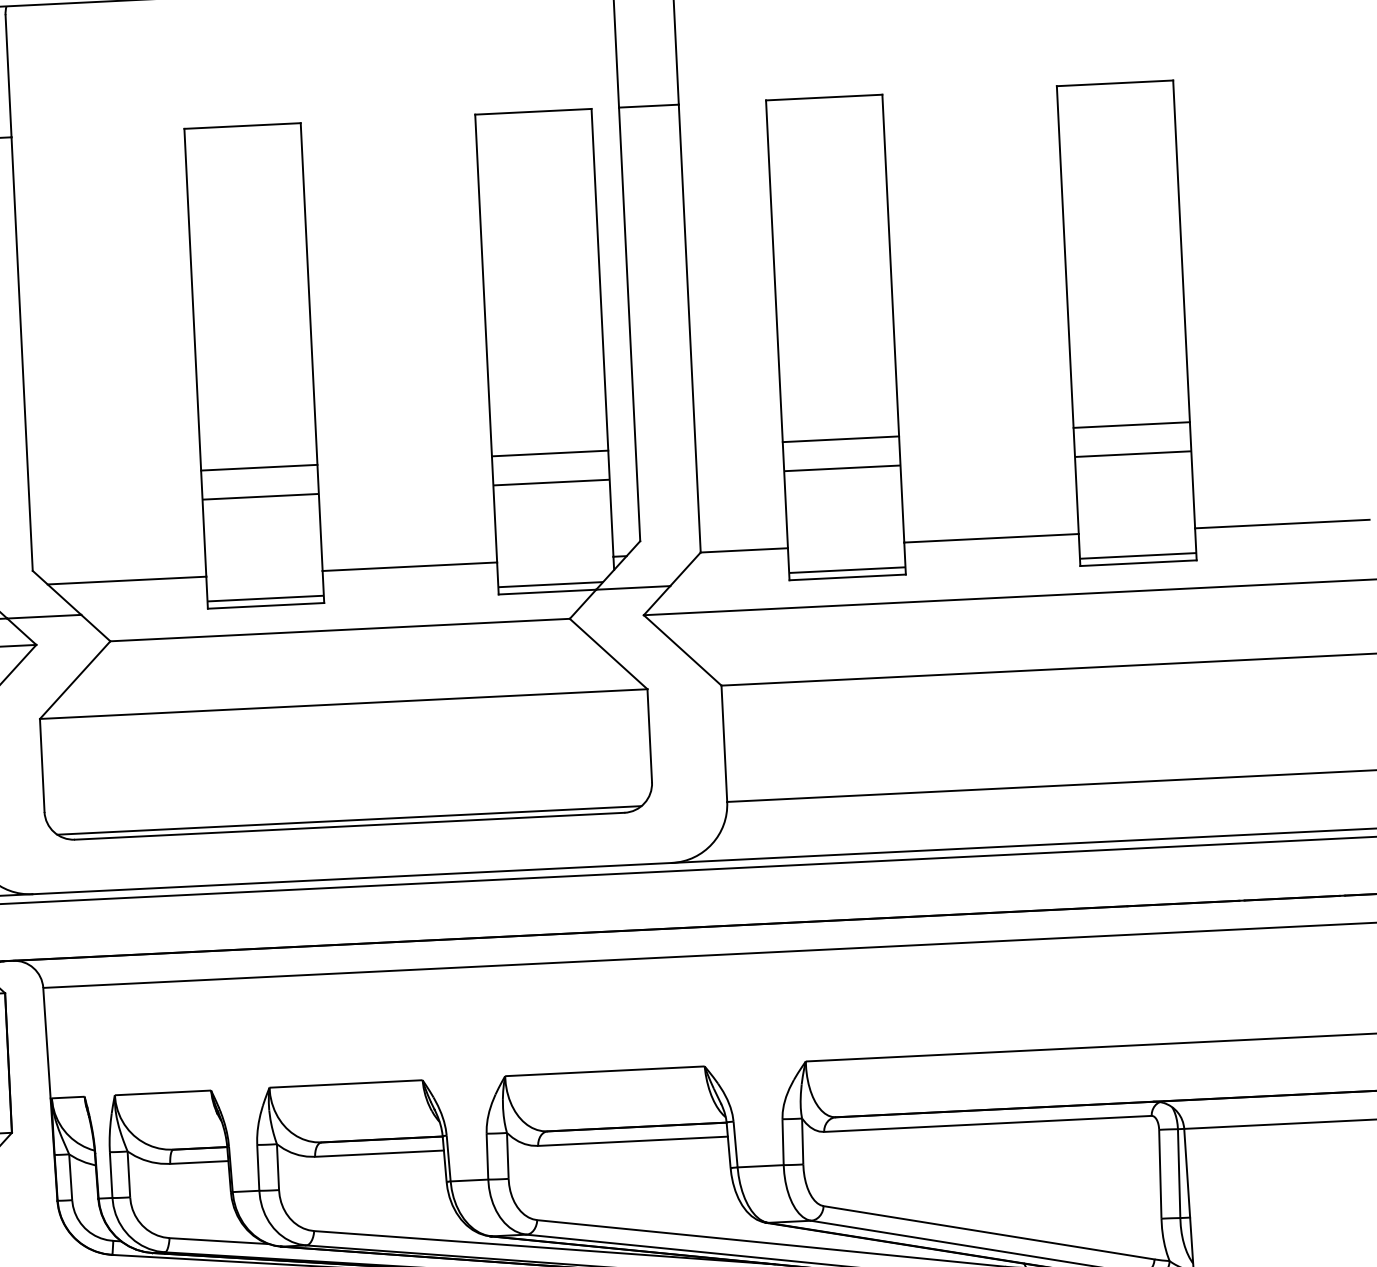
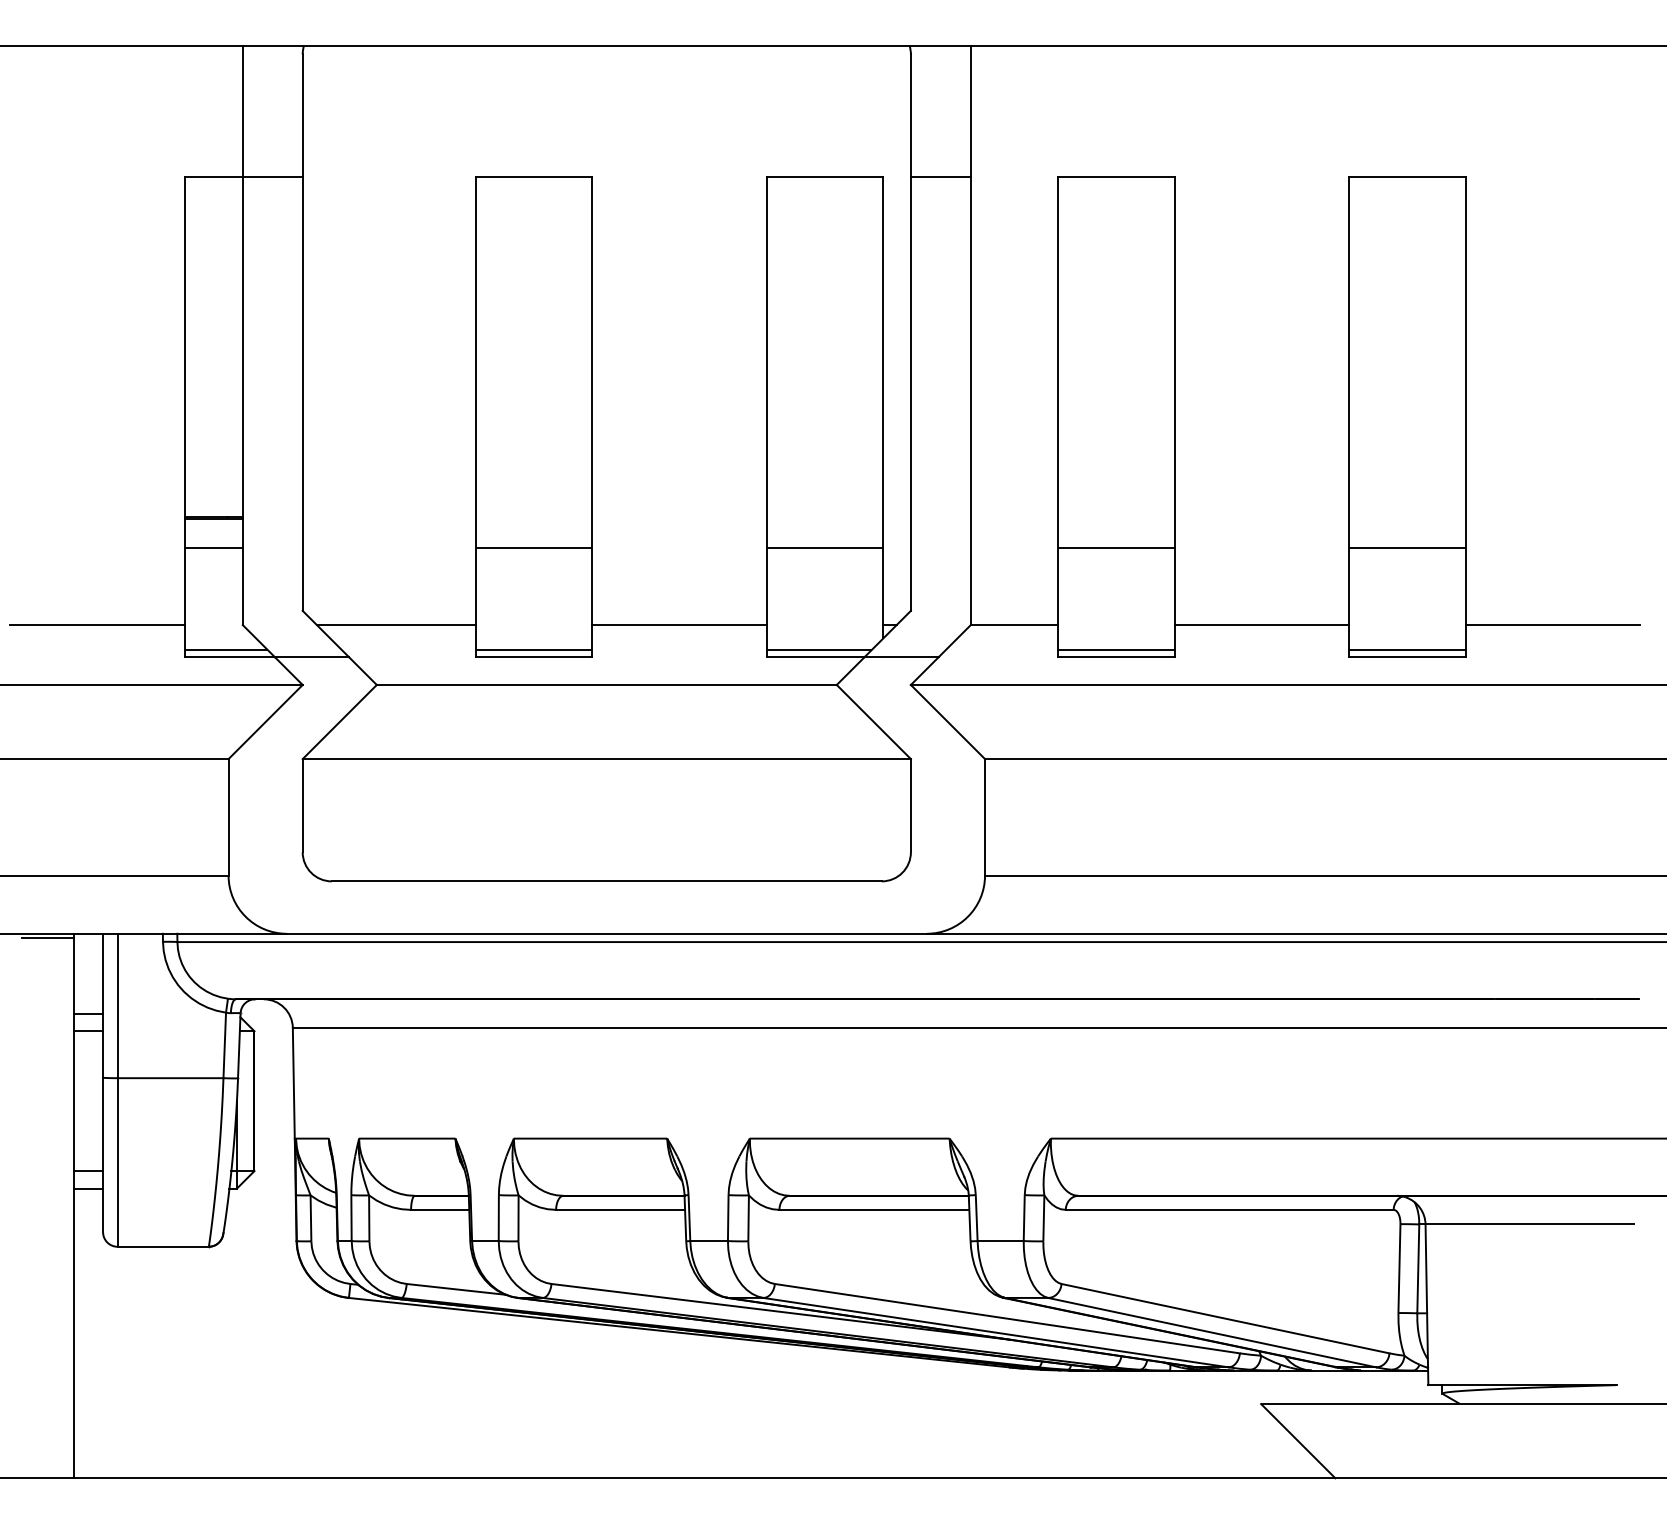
line: (1131, 424) -> (1407, 518), removed
line: (841, 438) -> (1116, 518), removed
line: (549, 453) -> (824, 518), removed
line: (258, 467) -> (533, 518), removed
line: (349, 820) -> (606, 875), removed

